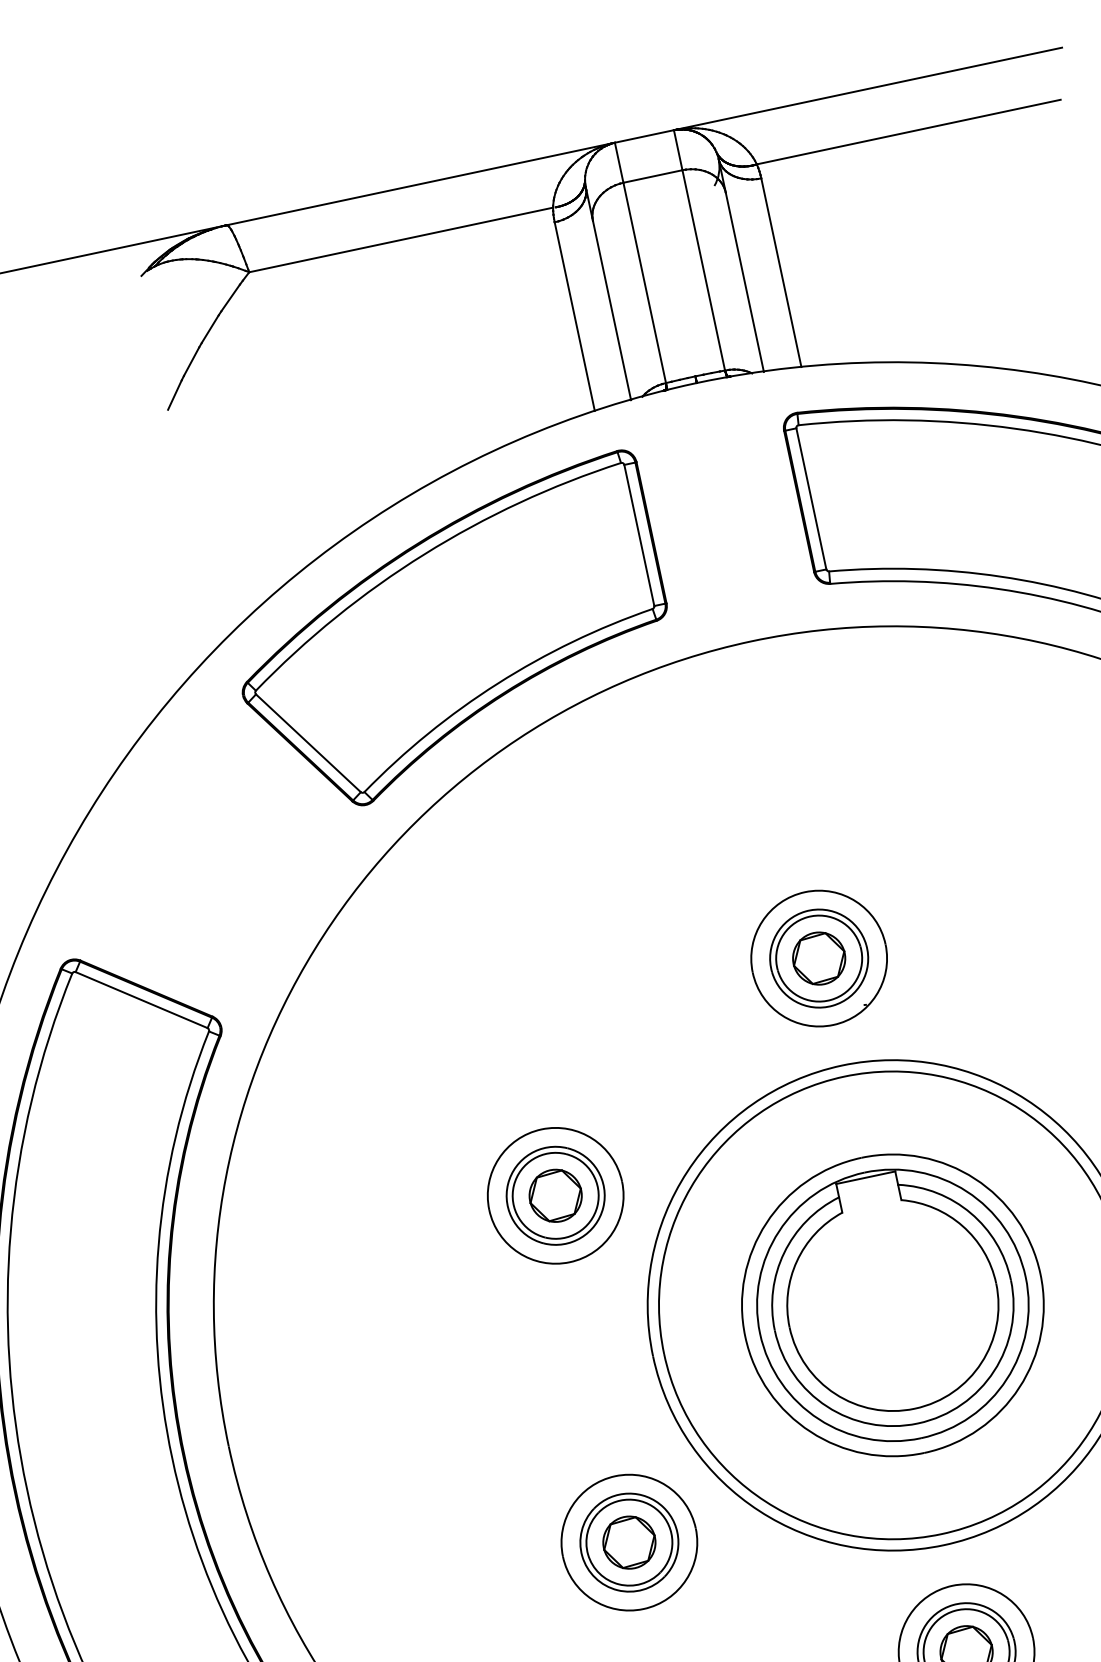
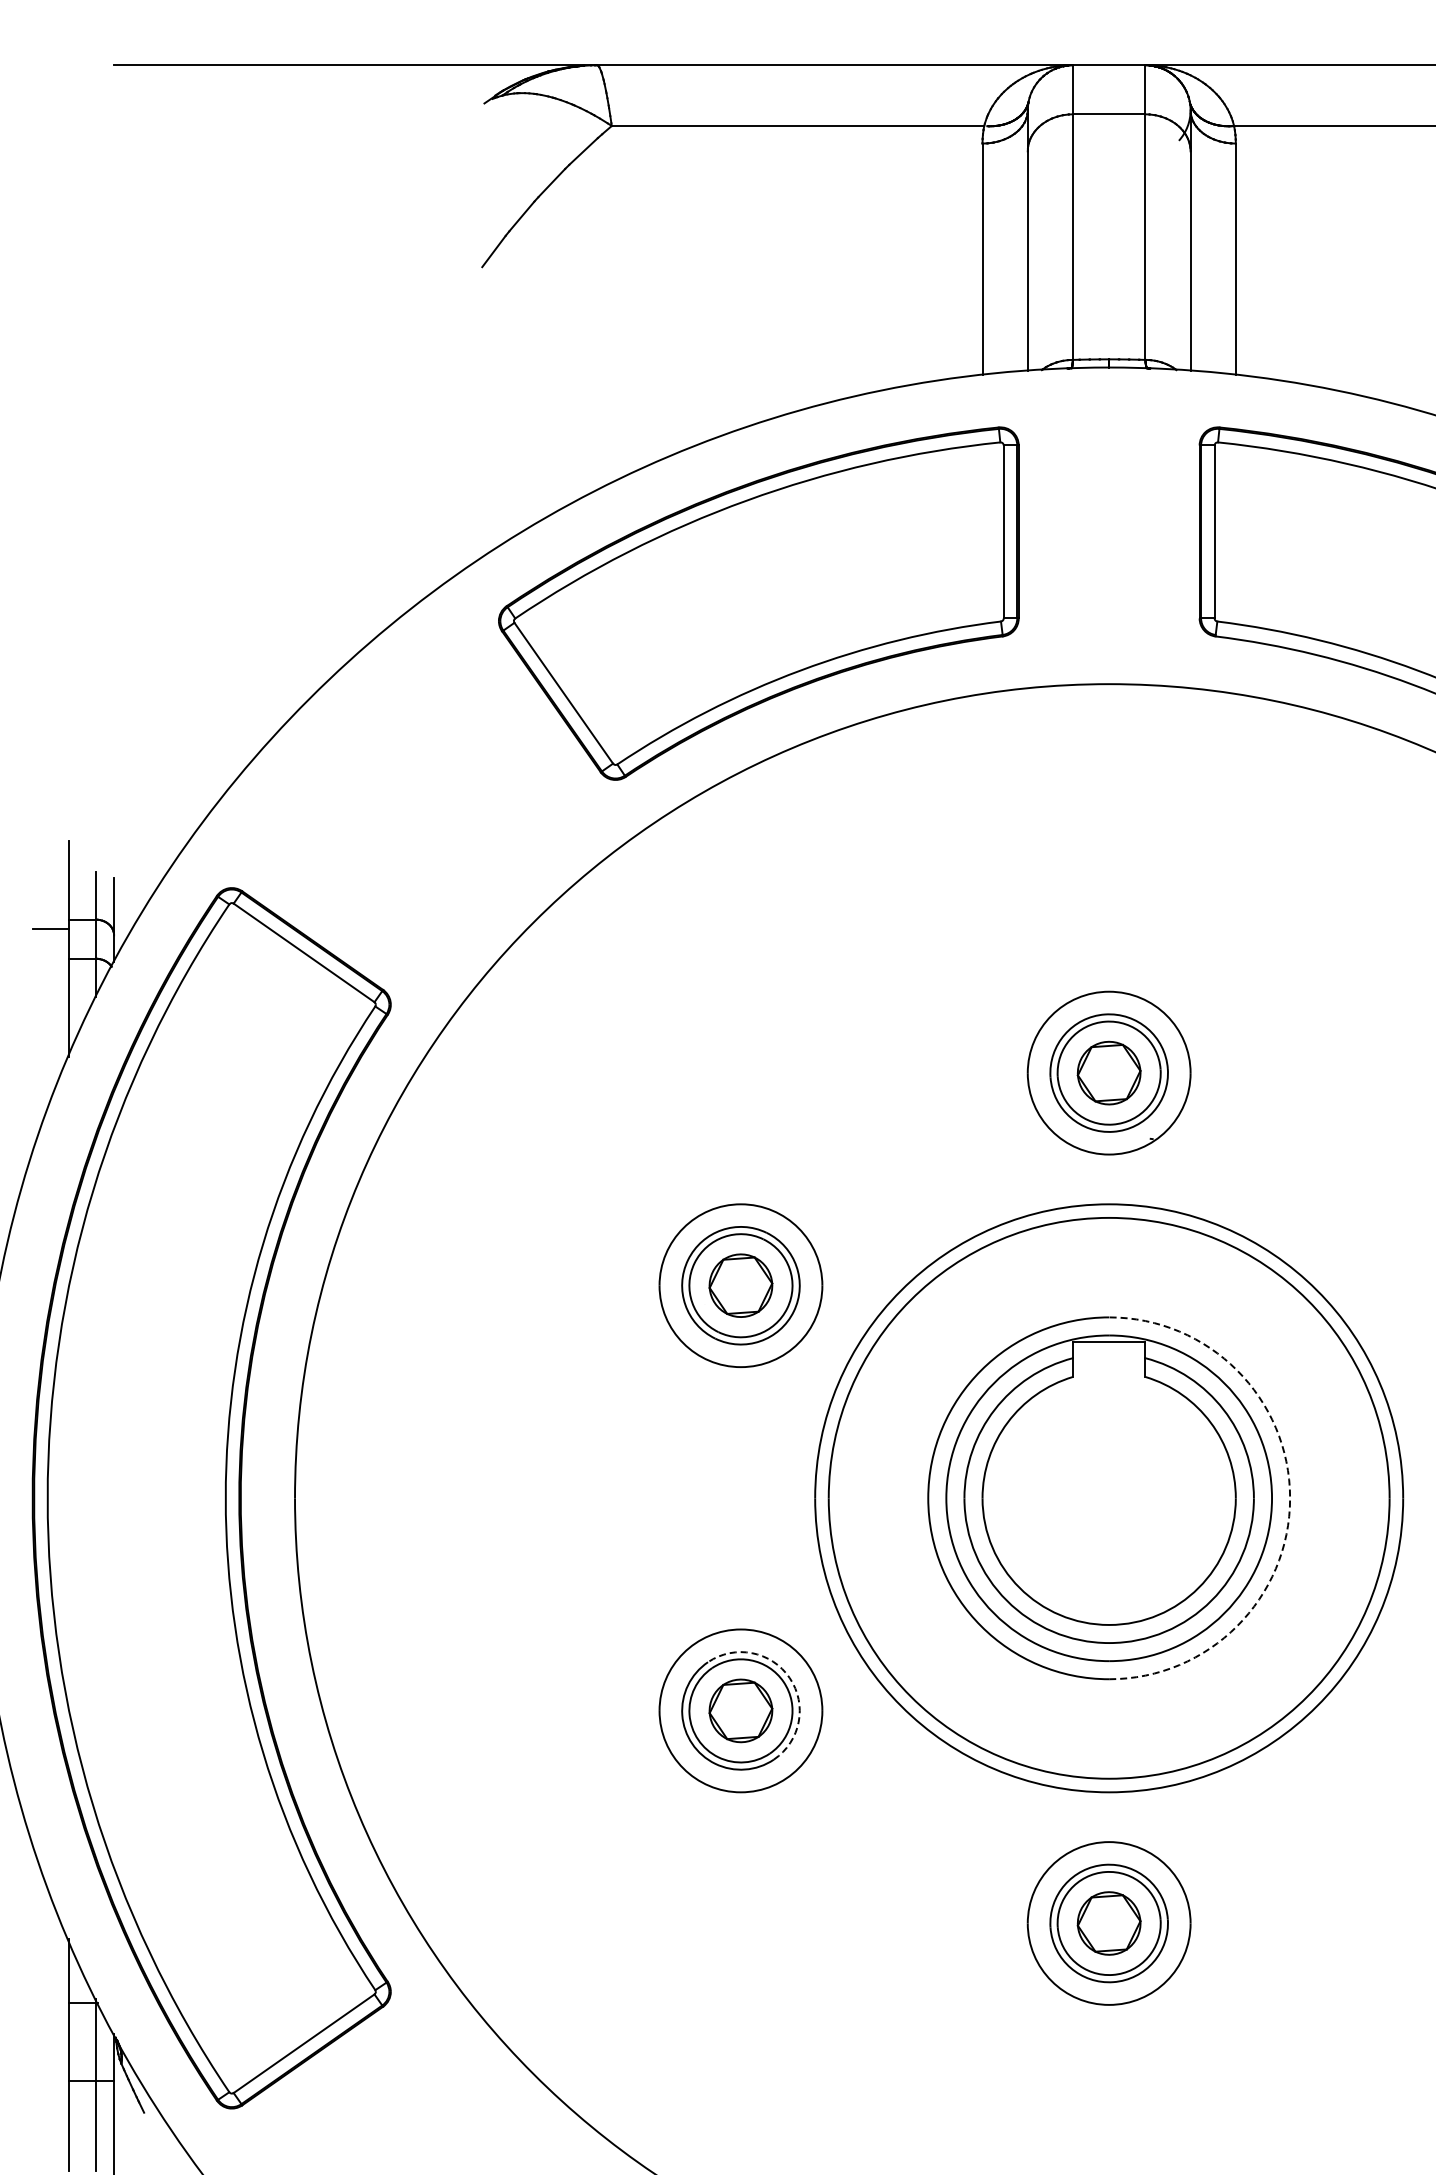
arc: (1040, 1274) -> (1290, 1498), solid -> dashed
arc: (663, 1506) -> (789, 1677), solid -> dashed

